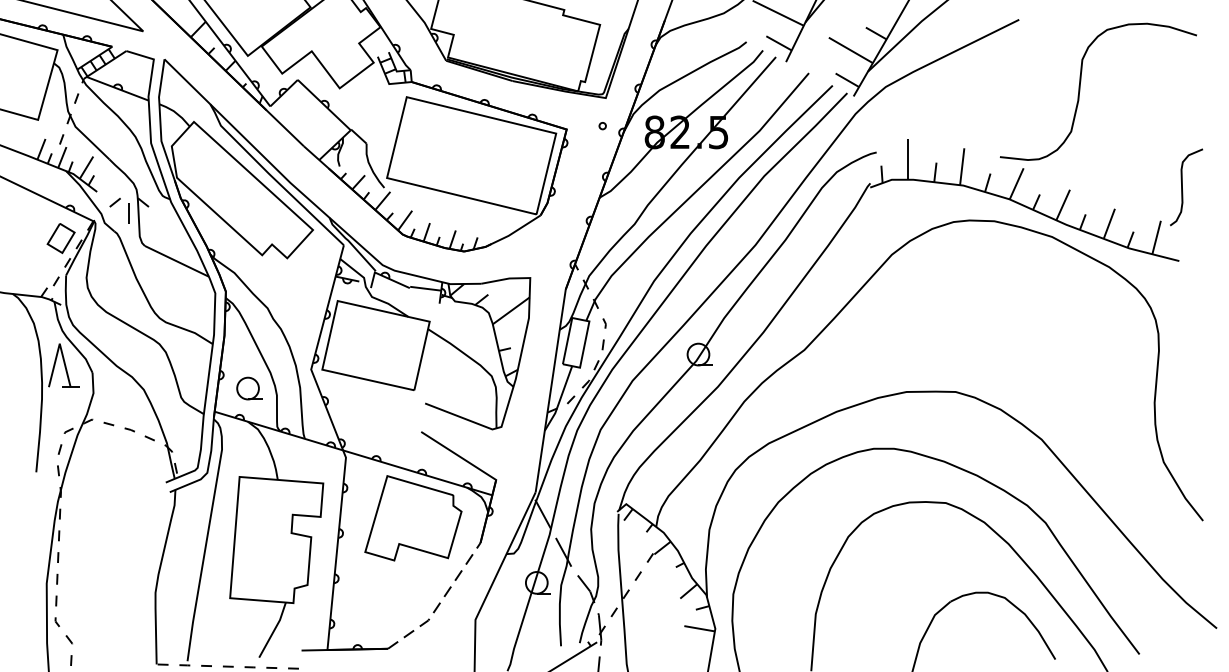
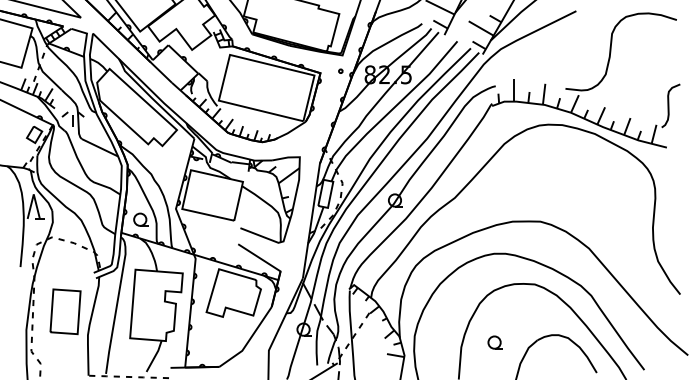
part: (115, 550) -> (65, 311), added
line: (439, 602) -> (248, 340), dashed -> solid
part: (874, 605) -> (494, 342), added

